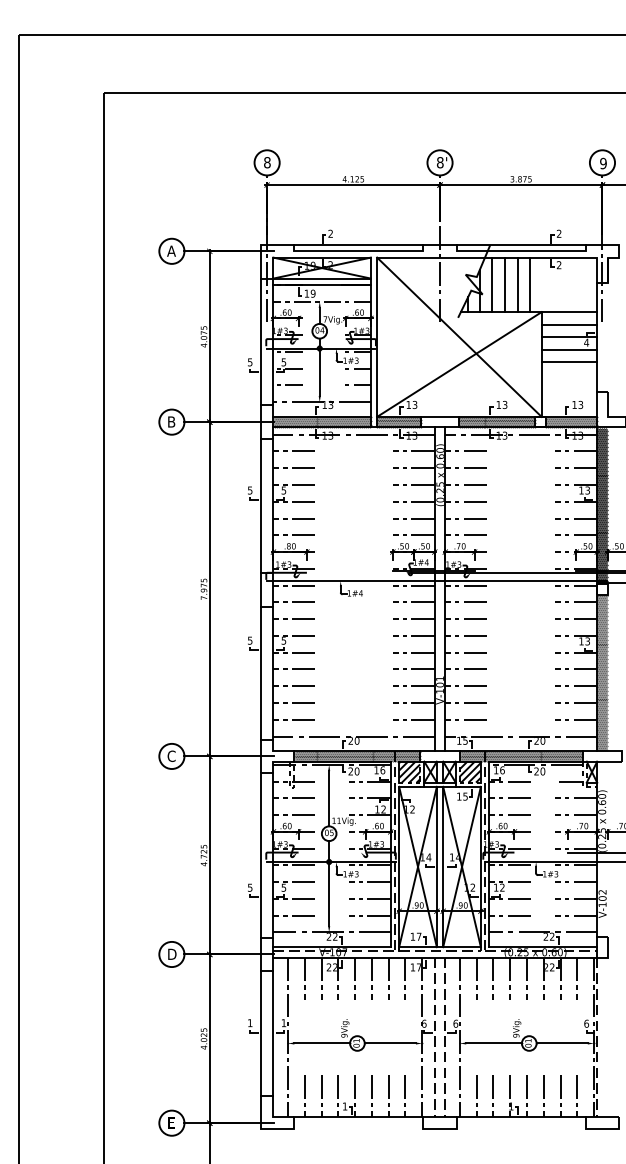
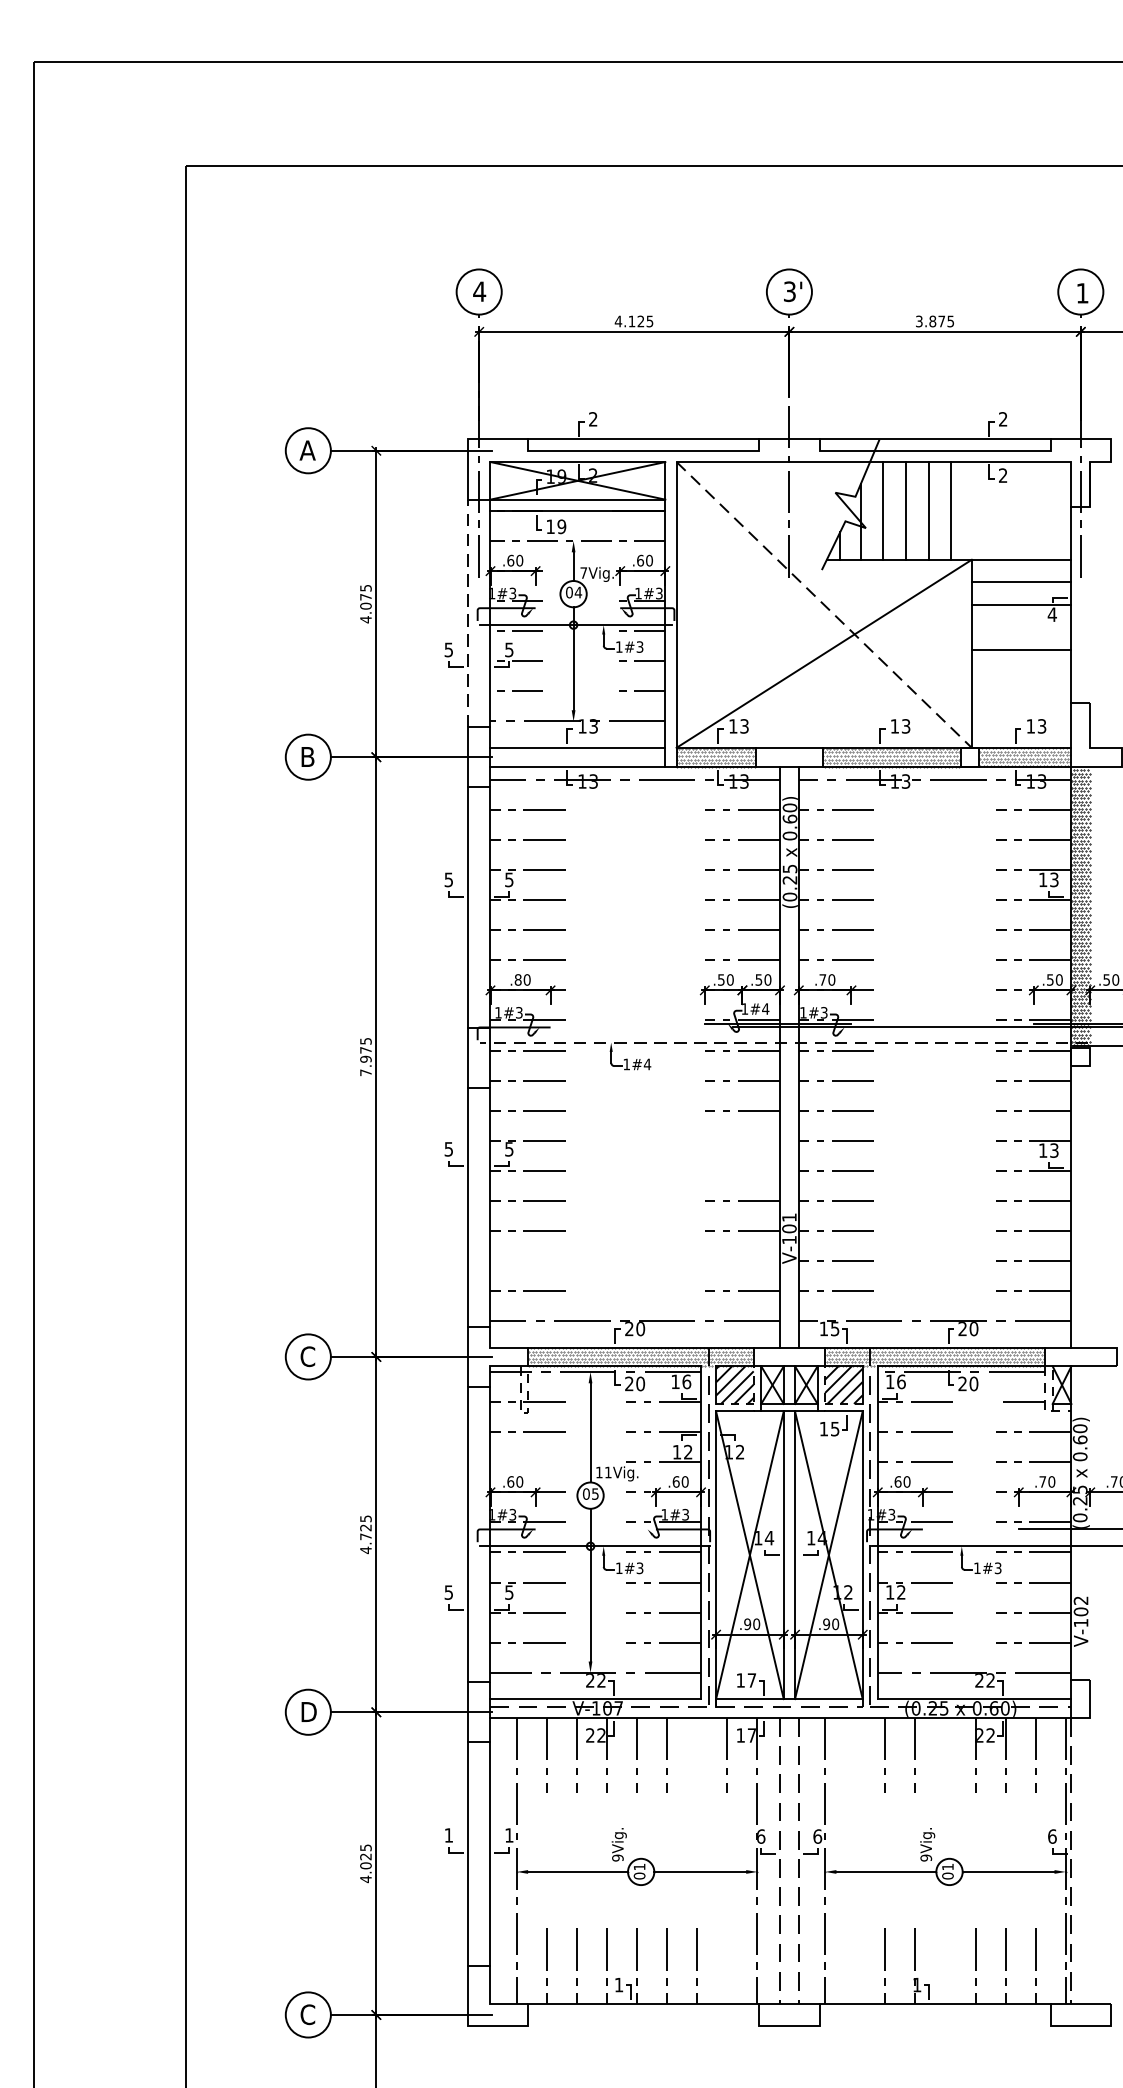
text: (266, 162) -> (478, 291), 8 -> 4
text: (440, 162) -> (790, 291), 8' -> 3'
text: (603, 163) -> (1082, 293), 9 -> 1
line: (459, 337) -> (824, 605), solid -> dashed
line: (260, 341) -> (467, 612), solid -> dashed
line: (569, 349) -> (1021, 626), removed
hatch: (322, 421) -> (578, 756), removed
line: (436, 581) -> (783, 1043), solid -> dashed
line: (413, 635) -> (741, 1139), removed
line: (413, 652) -> (741, 1170), removed
hatch: (602, 672) -> (1080, 1206), removed
line: (294, 702) -> (528, 1260), removed
line: (413, 702) -> (741, 1260), removed
line: (294, 815) -> (528, 1462), removed
line: (388, 978) -> (696, 1755), removed
line: (476, 978) -> (854, 1755), removed
line: (527, 978) -> (946, 1755), removed
line: (405, 1095) -> (727, 1965), removed
line: (476, 1095) -> (854, 1965), removed
line: (527, 1095) -> (946, 1965), removed
text: (171, 1122) -> (307, 2013), E -> C

